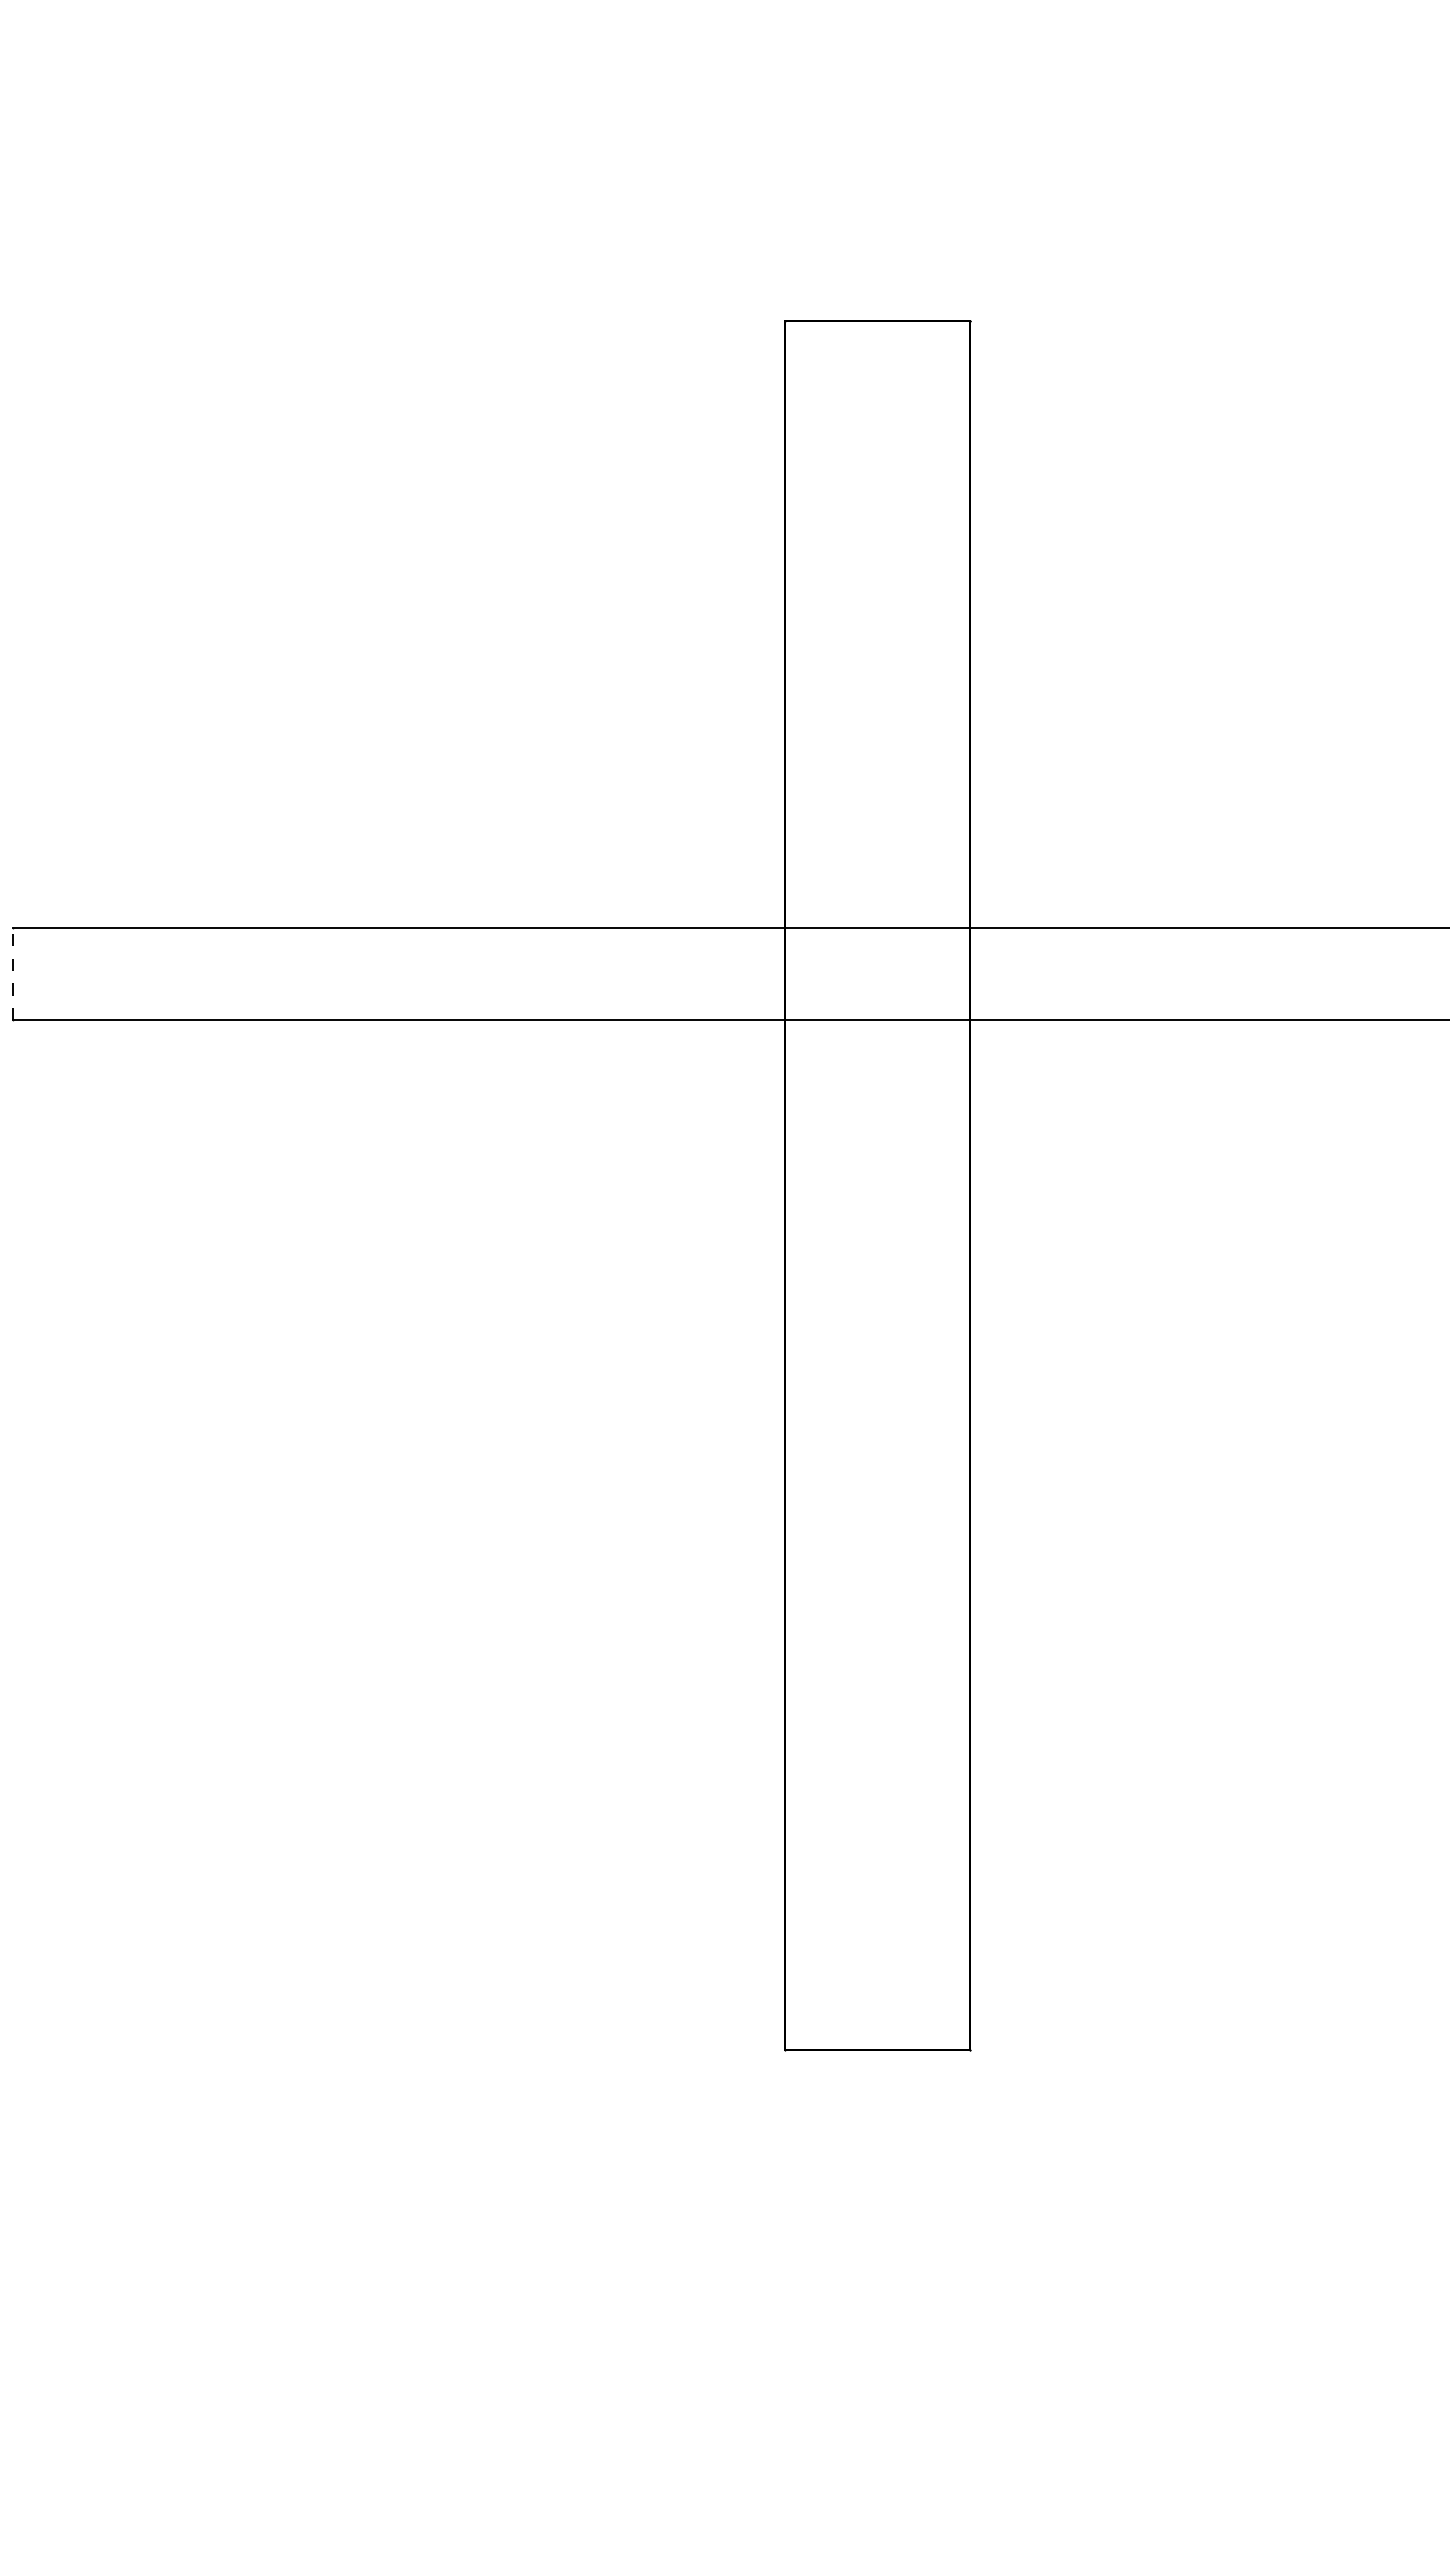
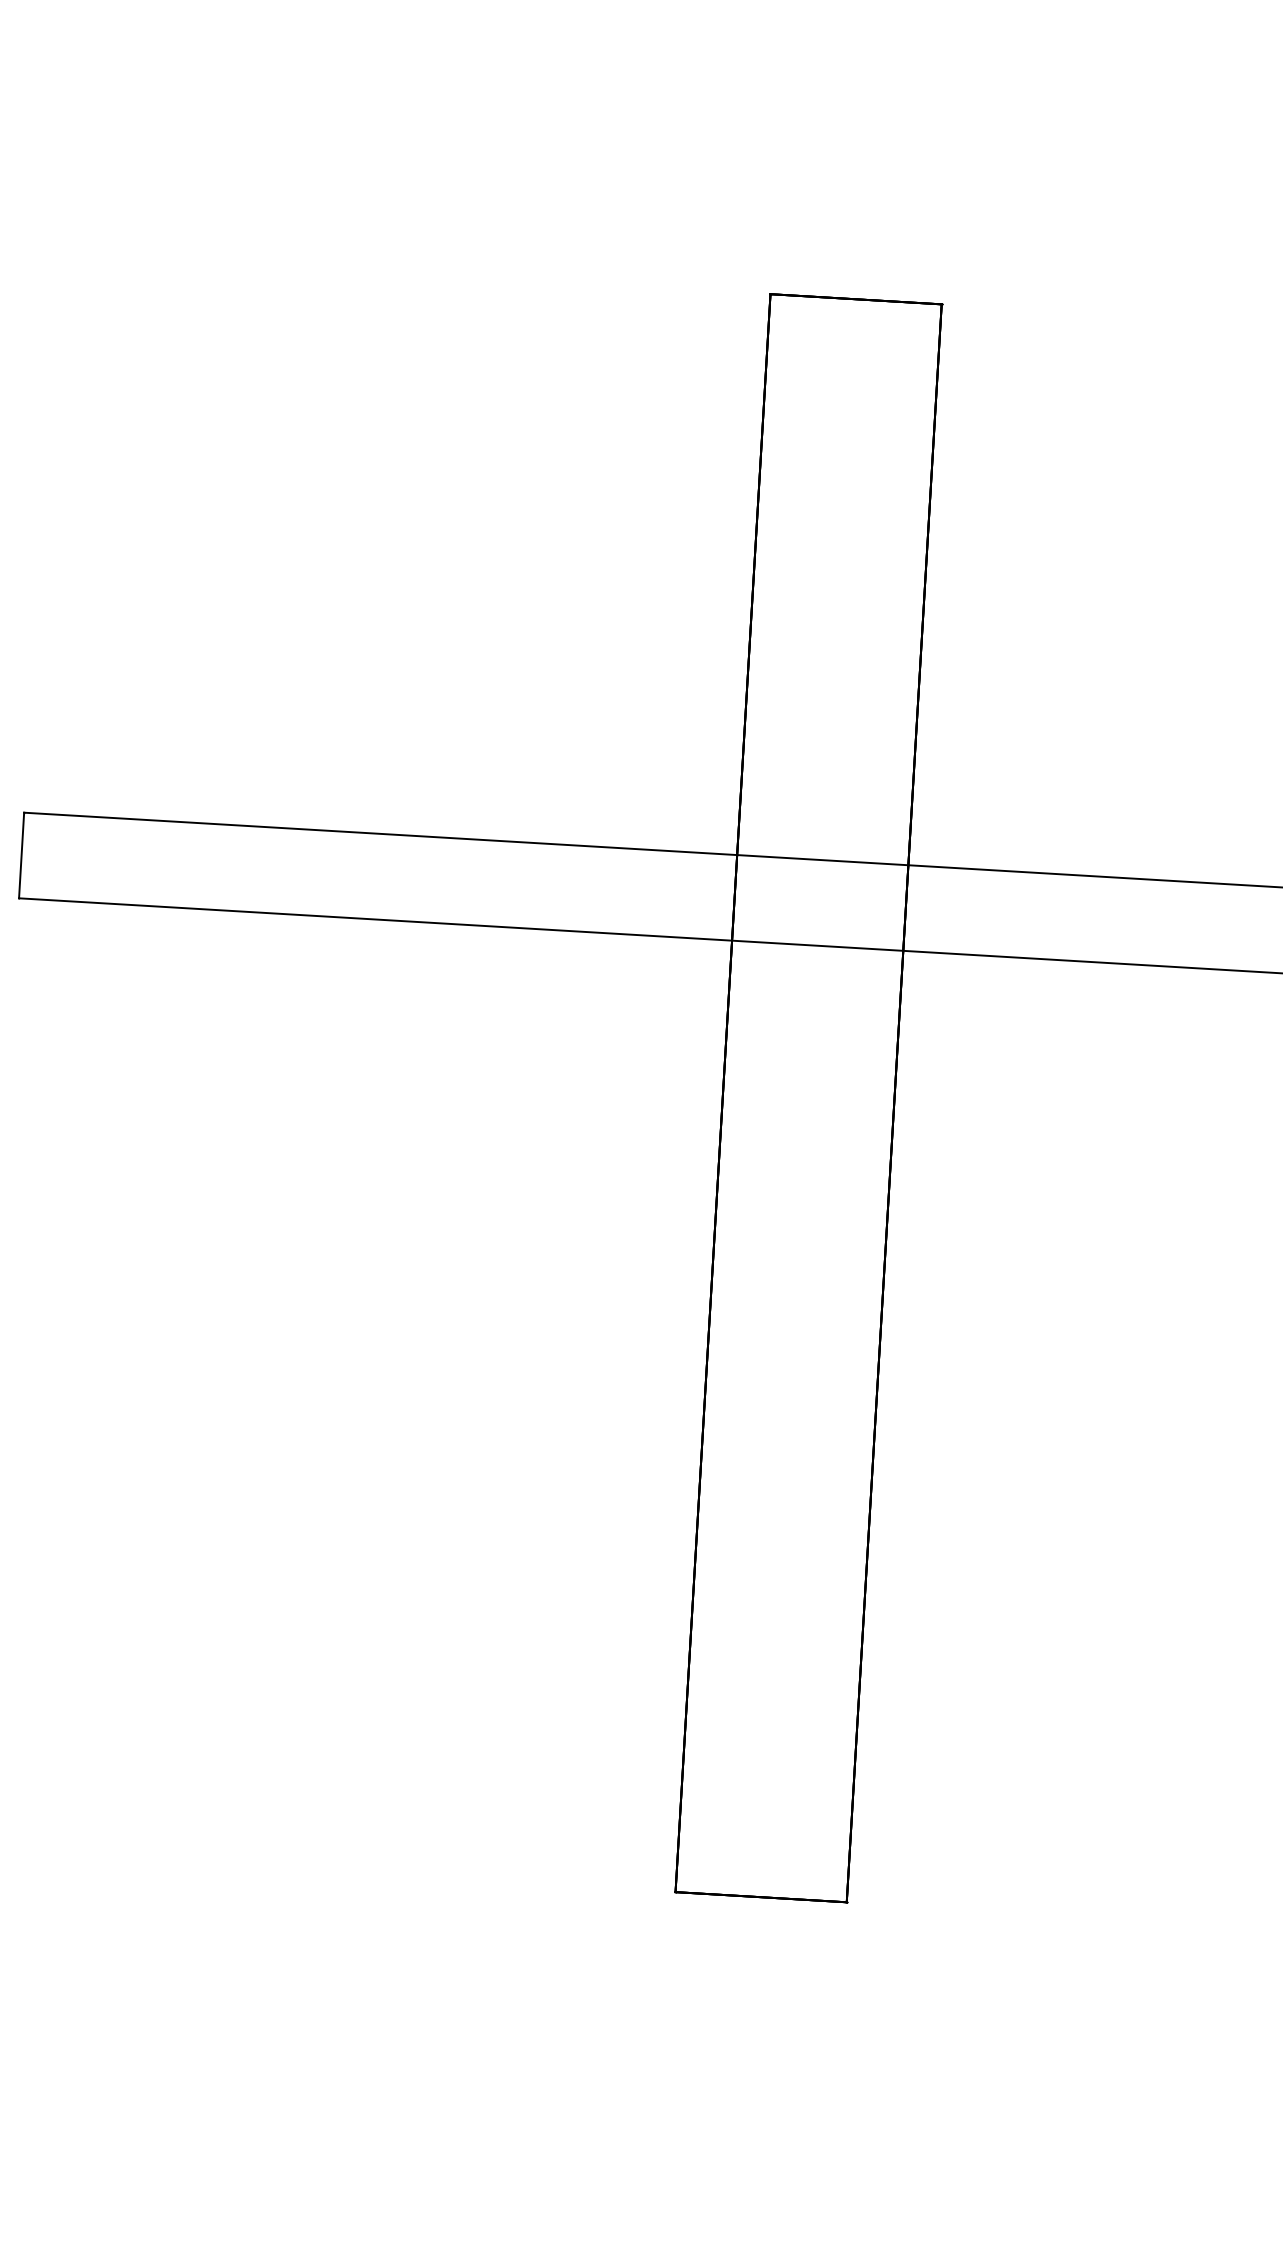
line: (13, 973) -> (22, 855), dashed -> solid

